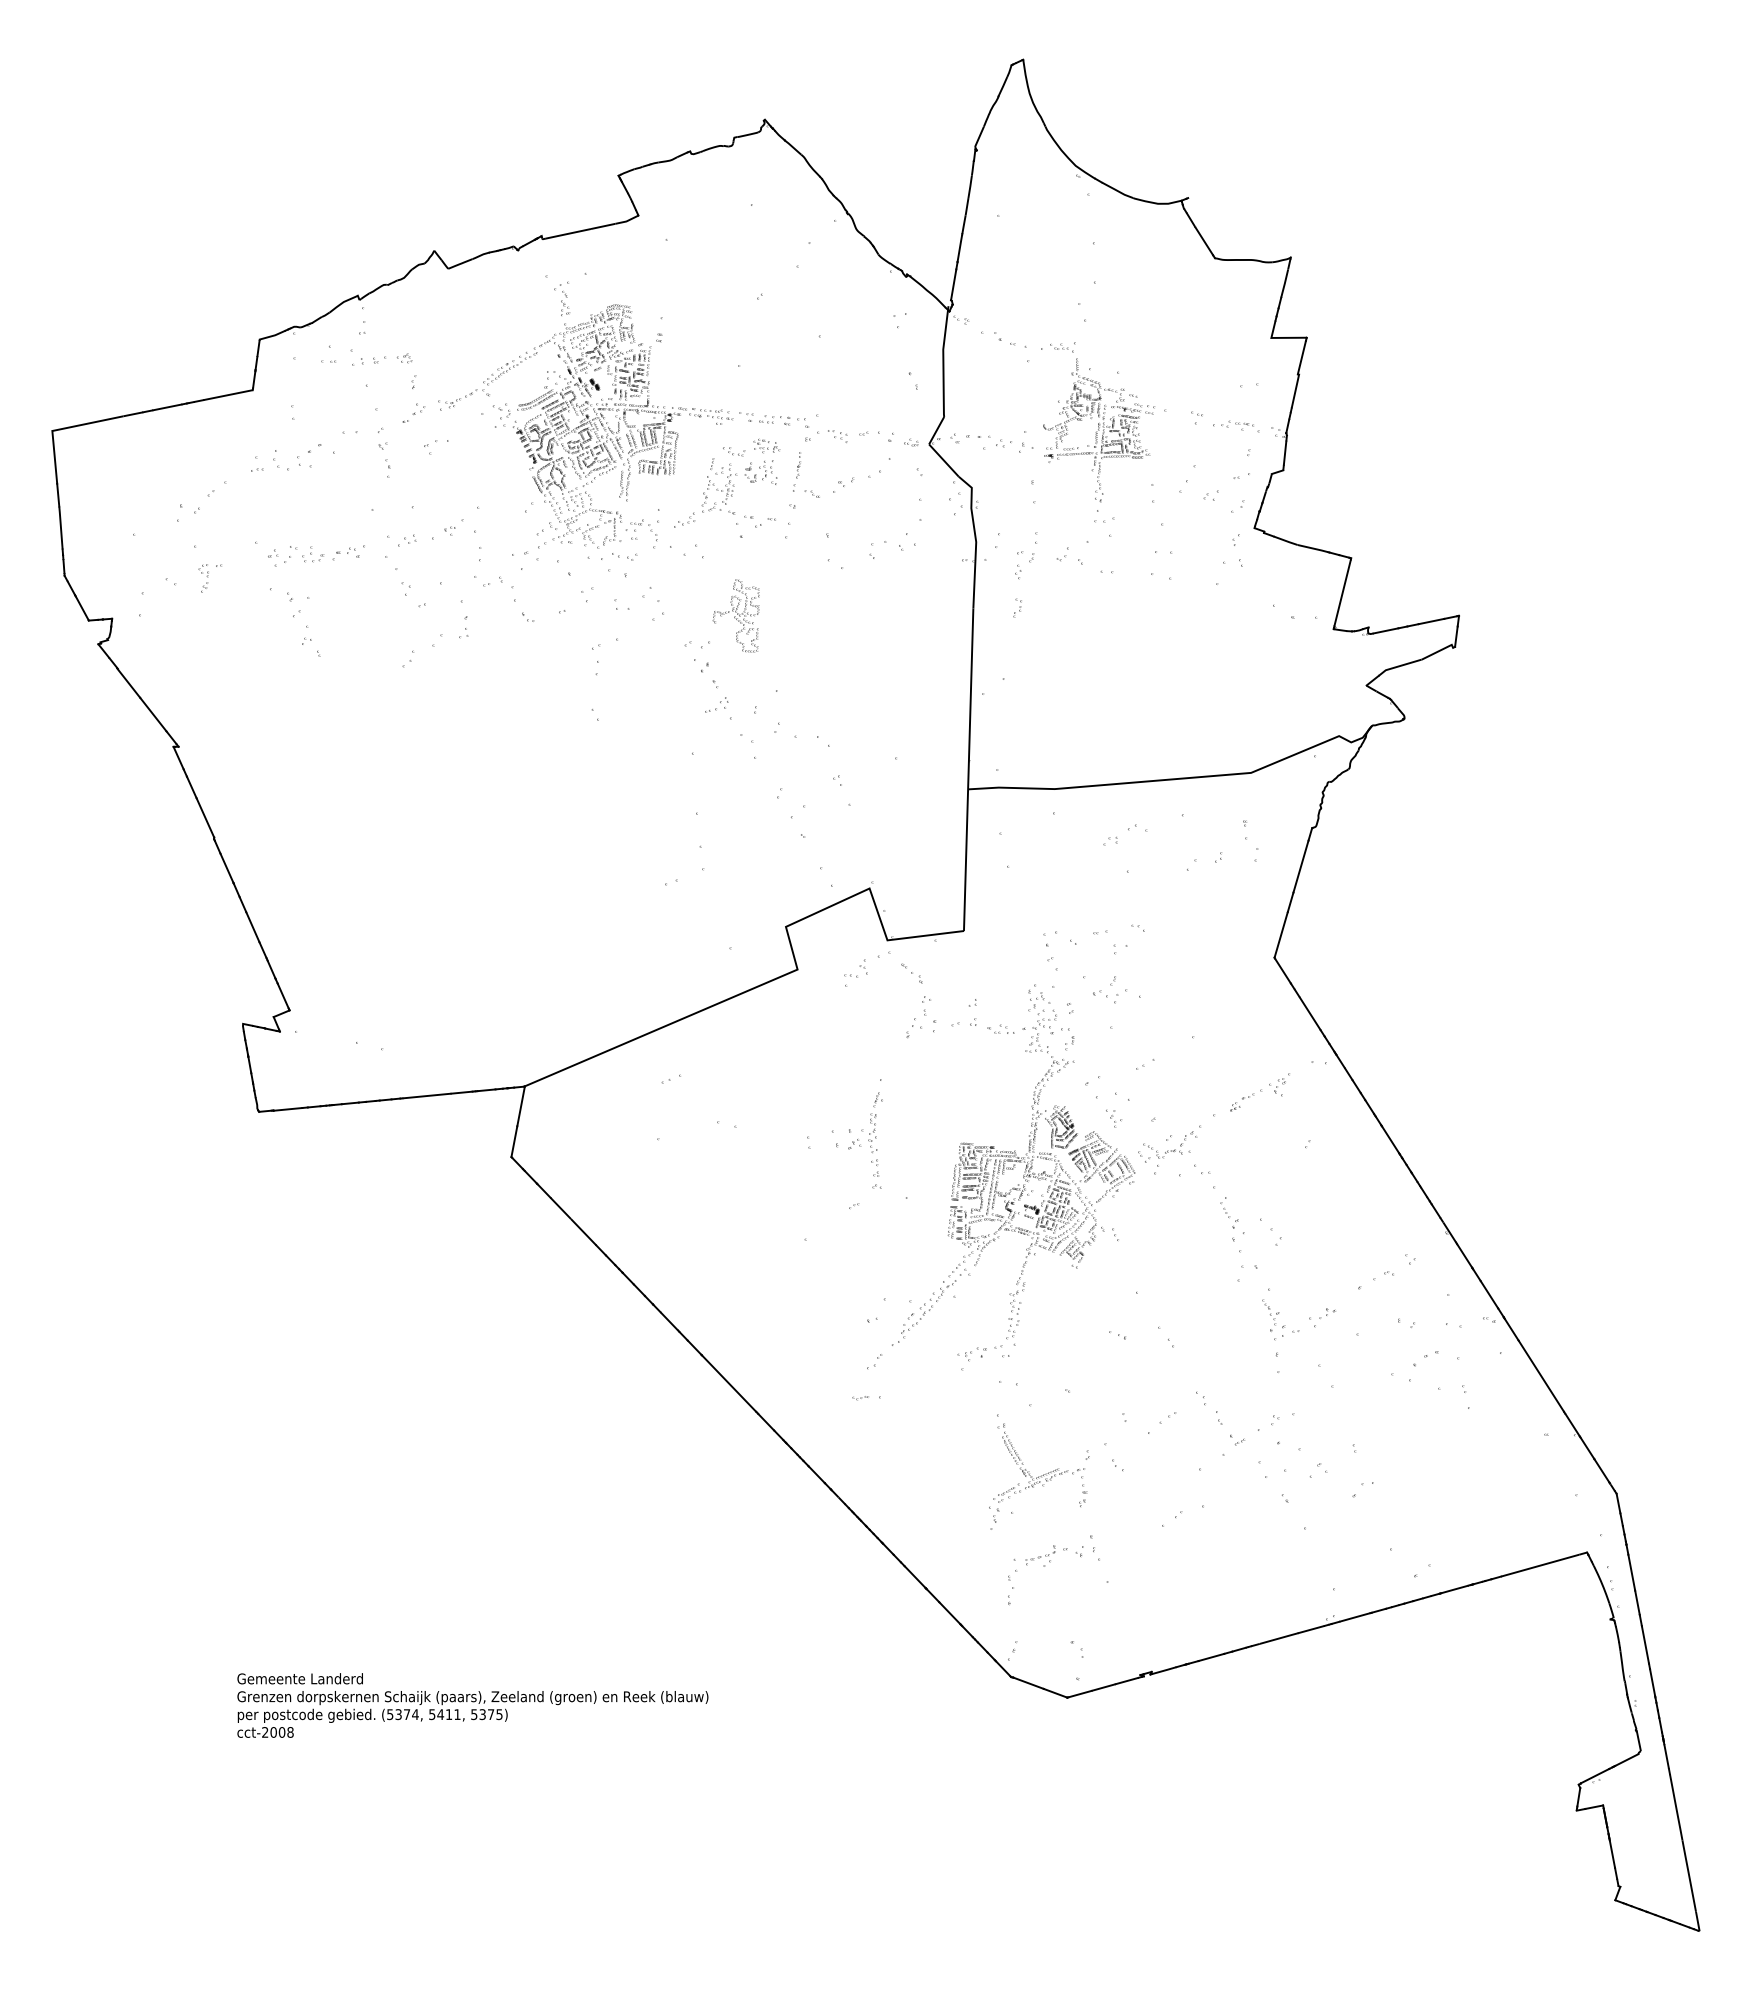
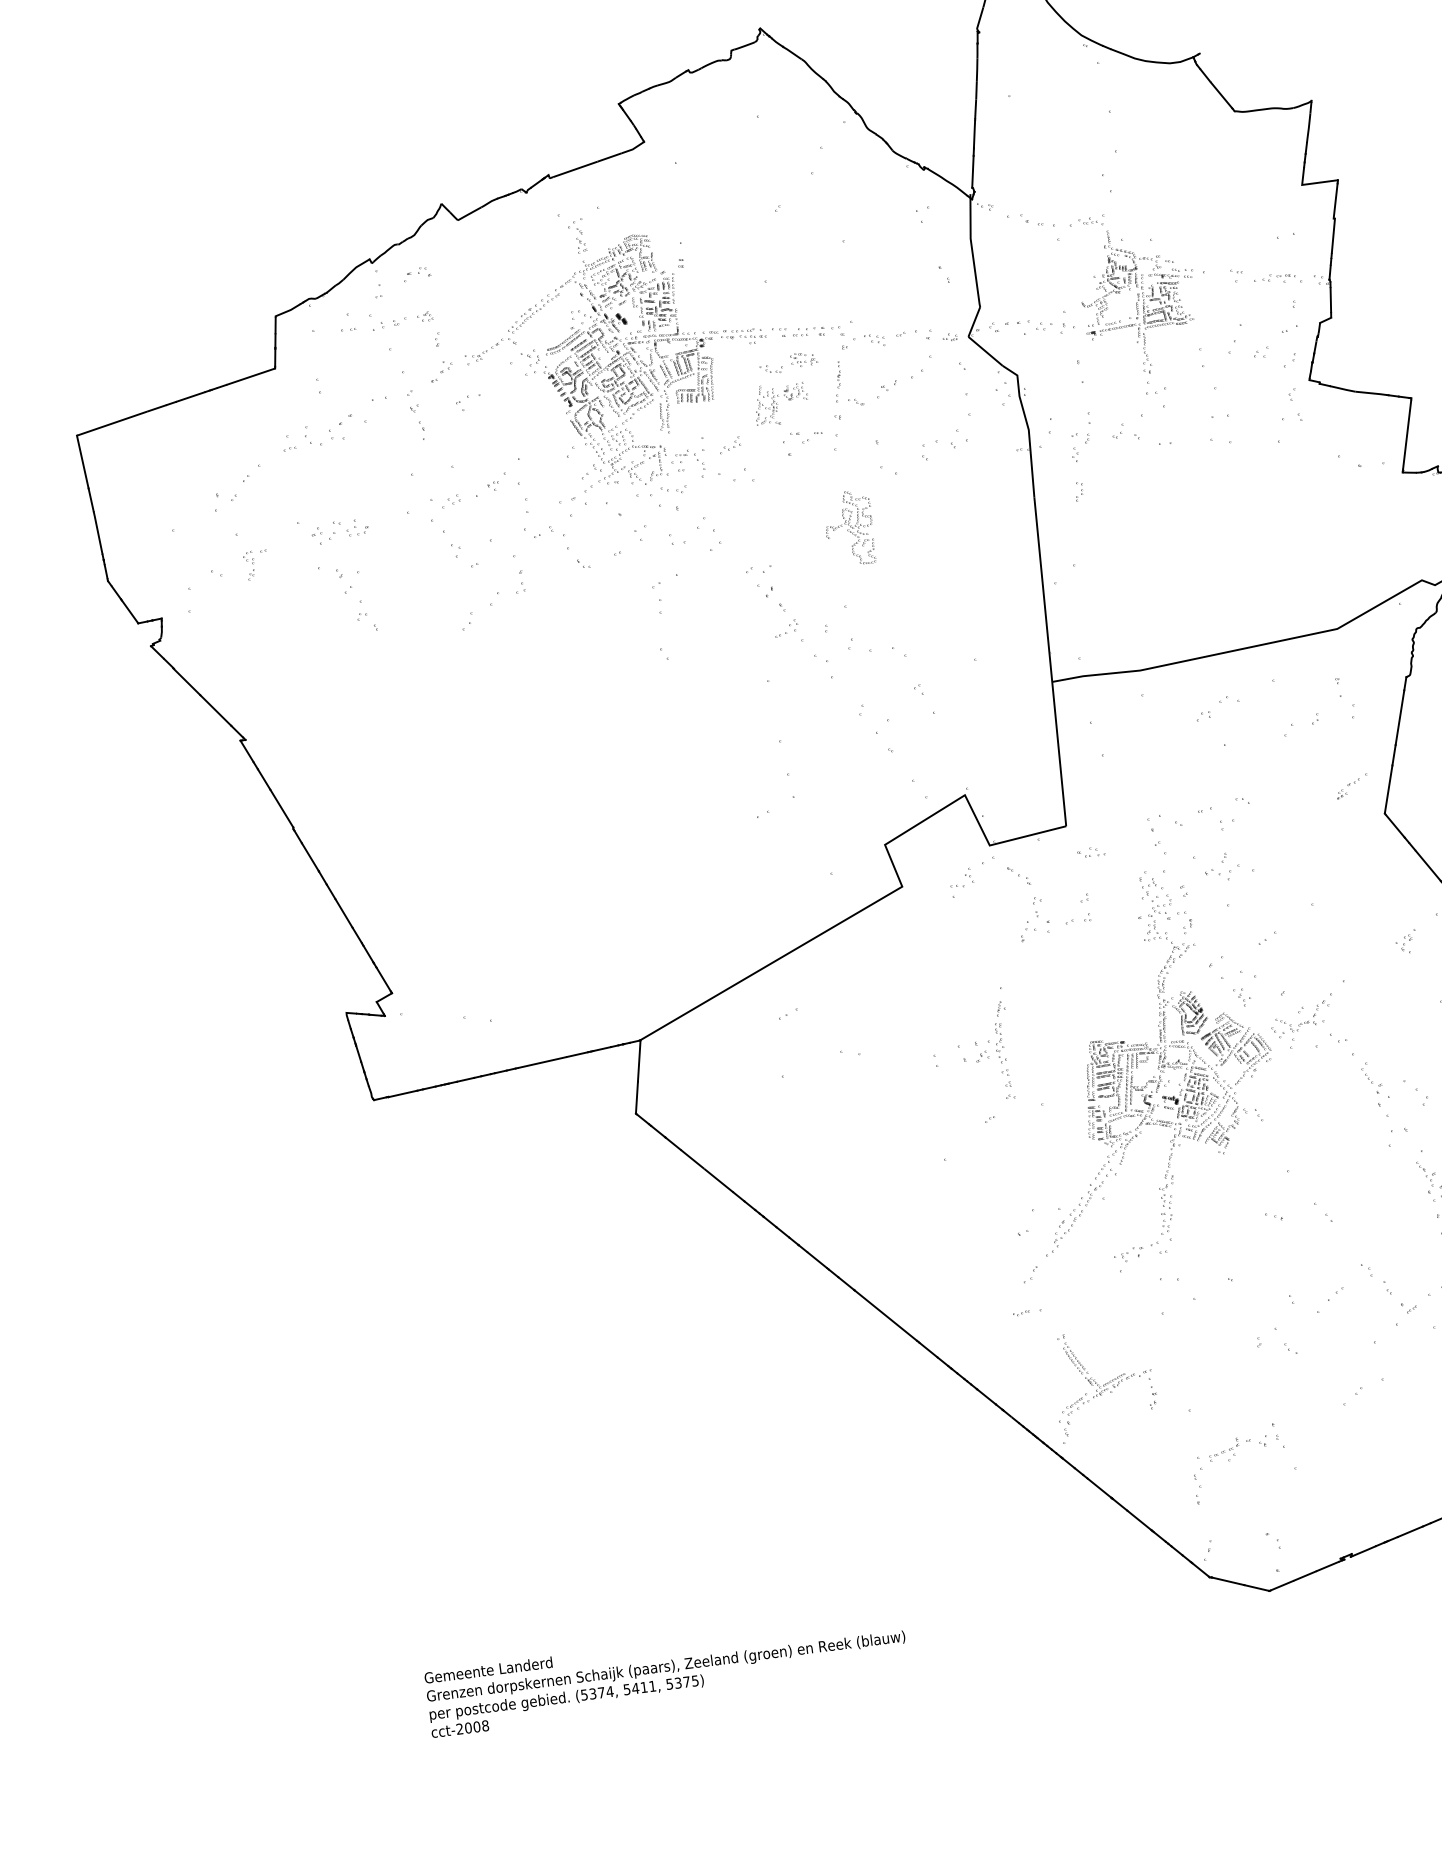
part: (739, 486) -> (781, 403), size x0.7
part: (345, 553) -> (416, 273), moved
part: (735, 615) -> (848, 528), moved
part: (1000, 1028) -> (1090, 851), moved
part: (1246, 1100) -> (1352, 786), moved
part: (1038, 1476) -> (1105, 1383), moved

